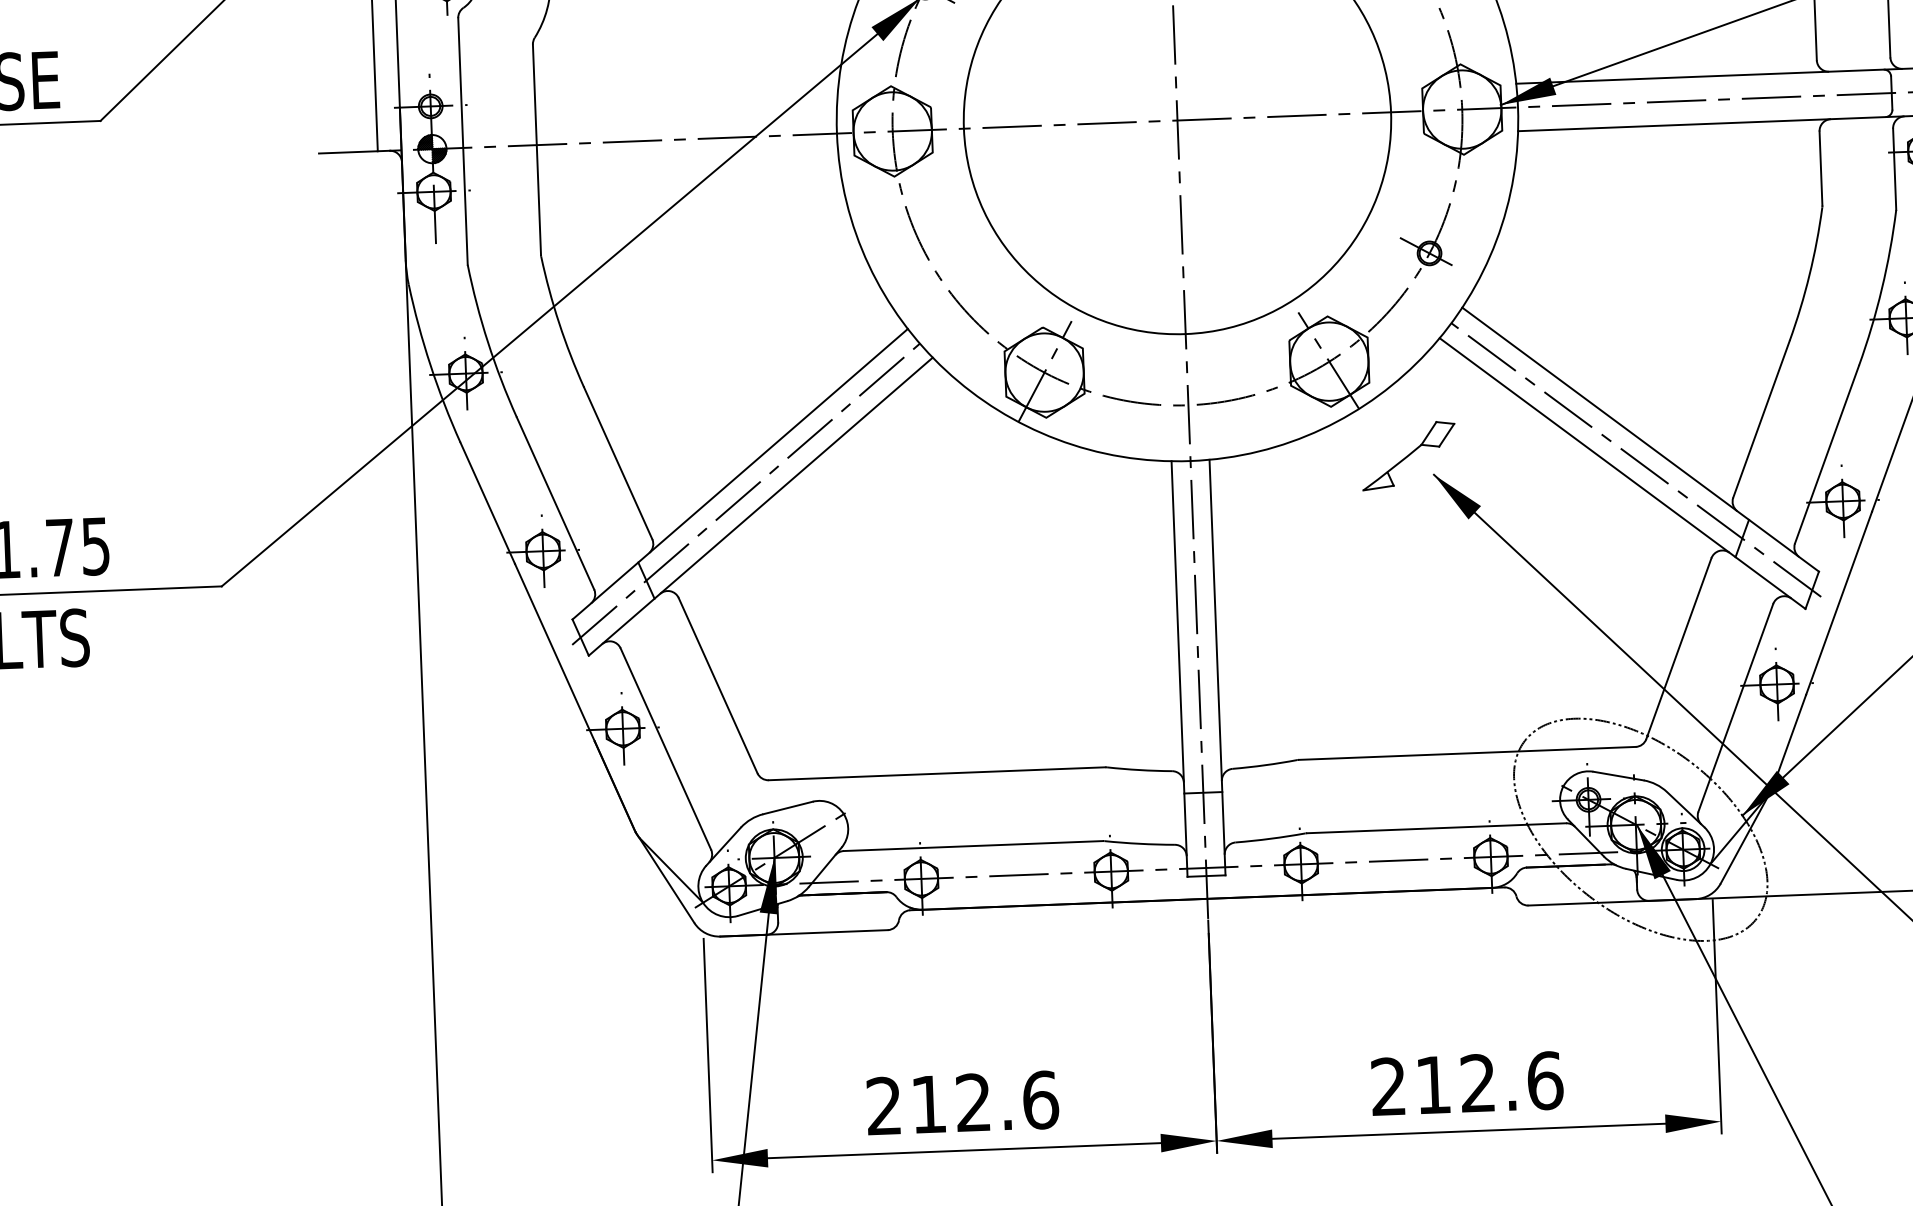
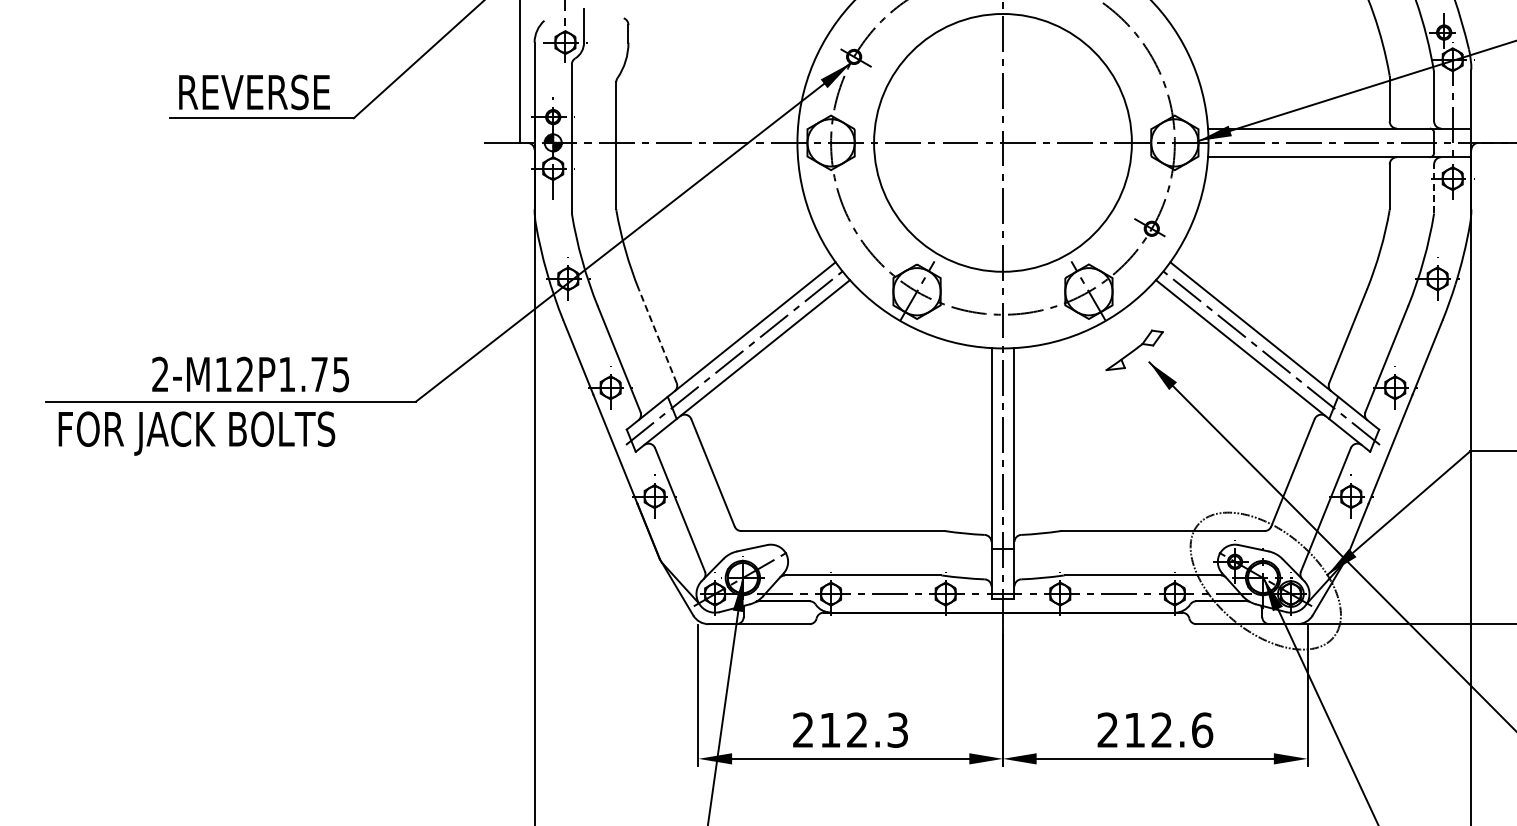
line: (1895, 168) -> (1434, 188), solid -> dashed
line: (617, 463) -> (657, 336), solid -> dashed
text: (1040, 1099) -> (897, 729), 212.6 -> 212.3

